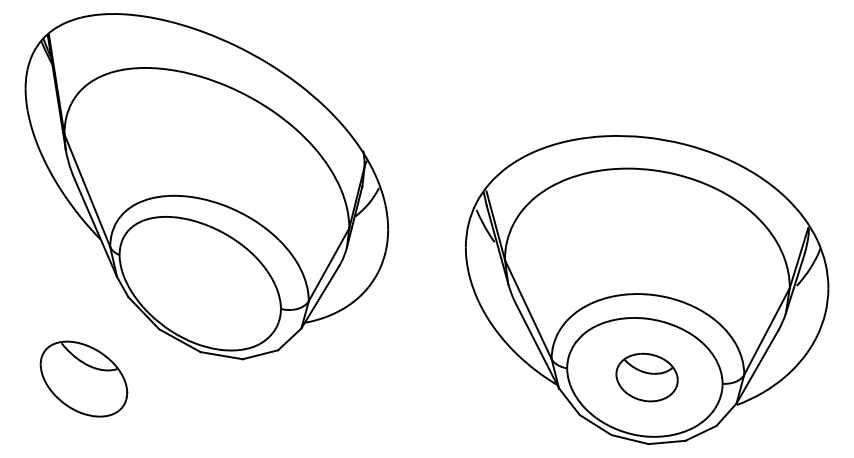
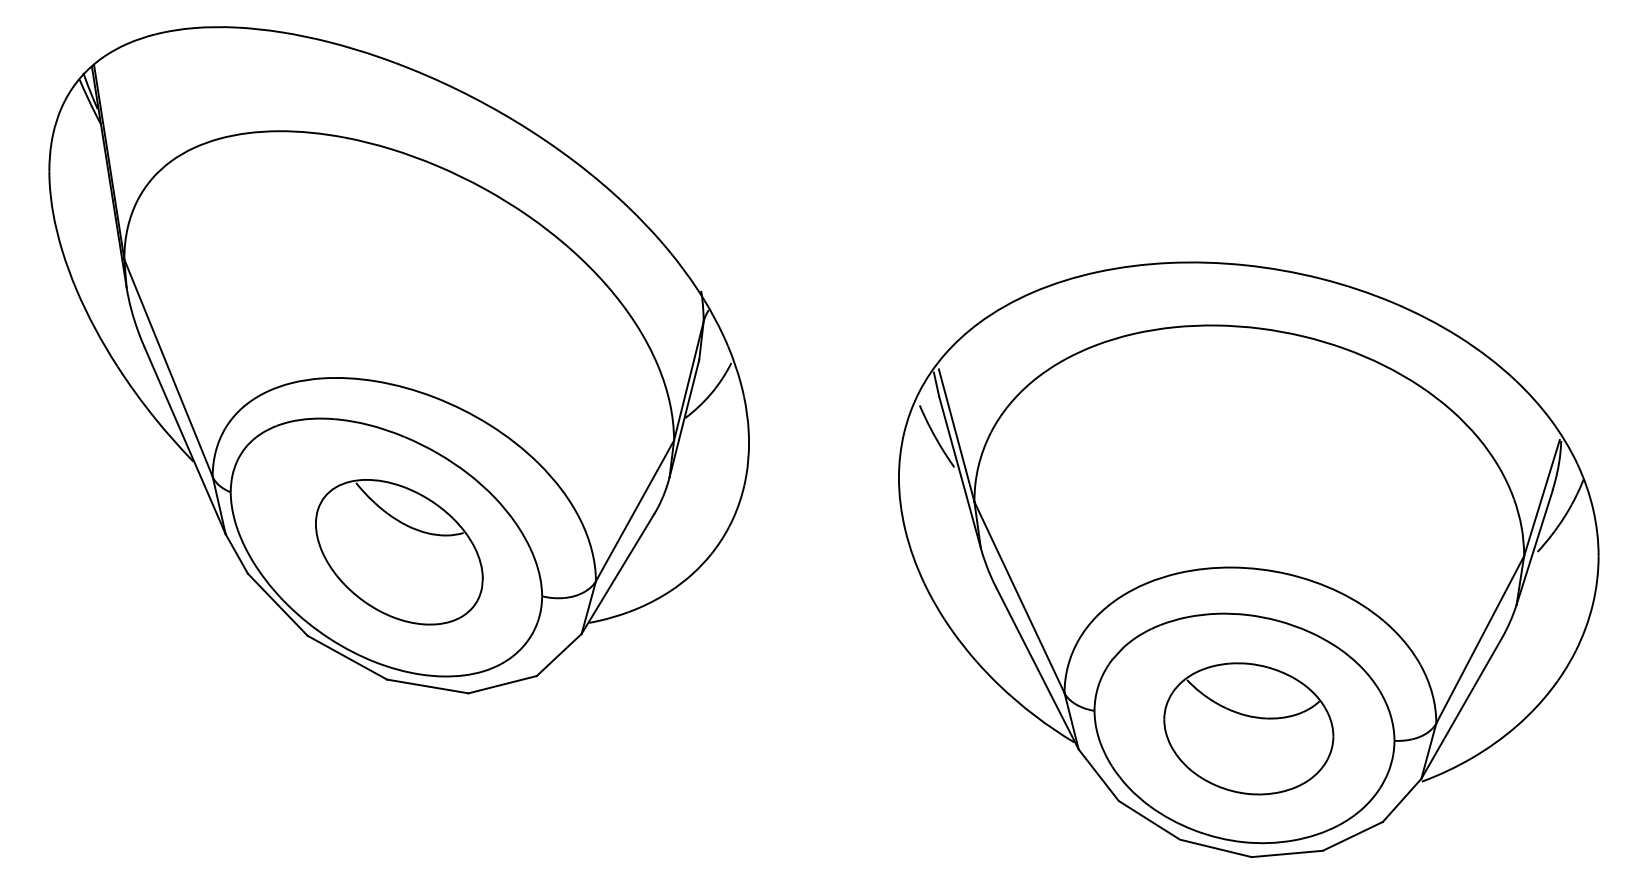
part: (646, 377) -> (1247, 728), size x1.43
part: (83, 378) -> (398, 551), moved

